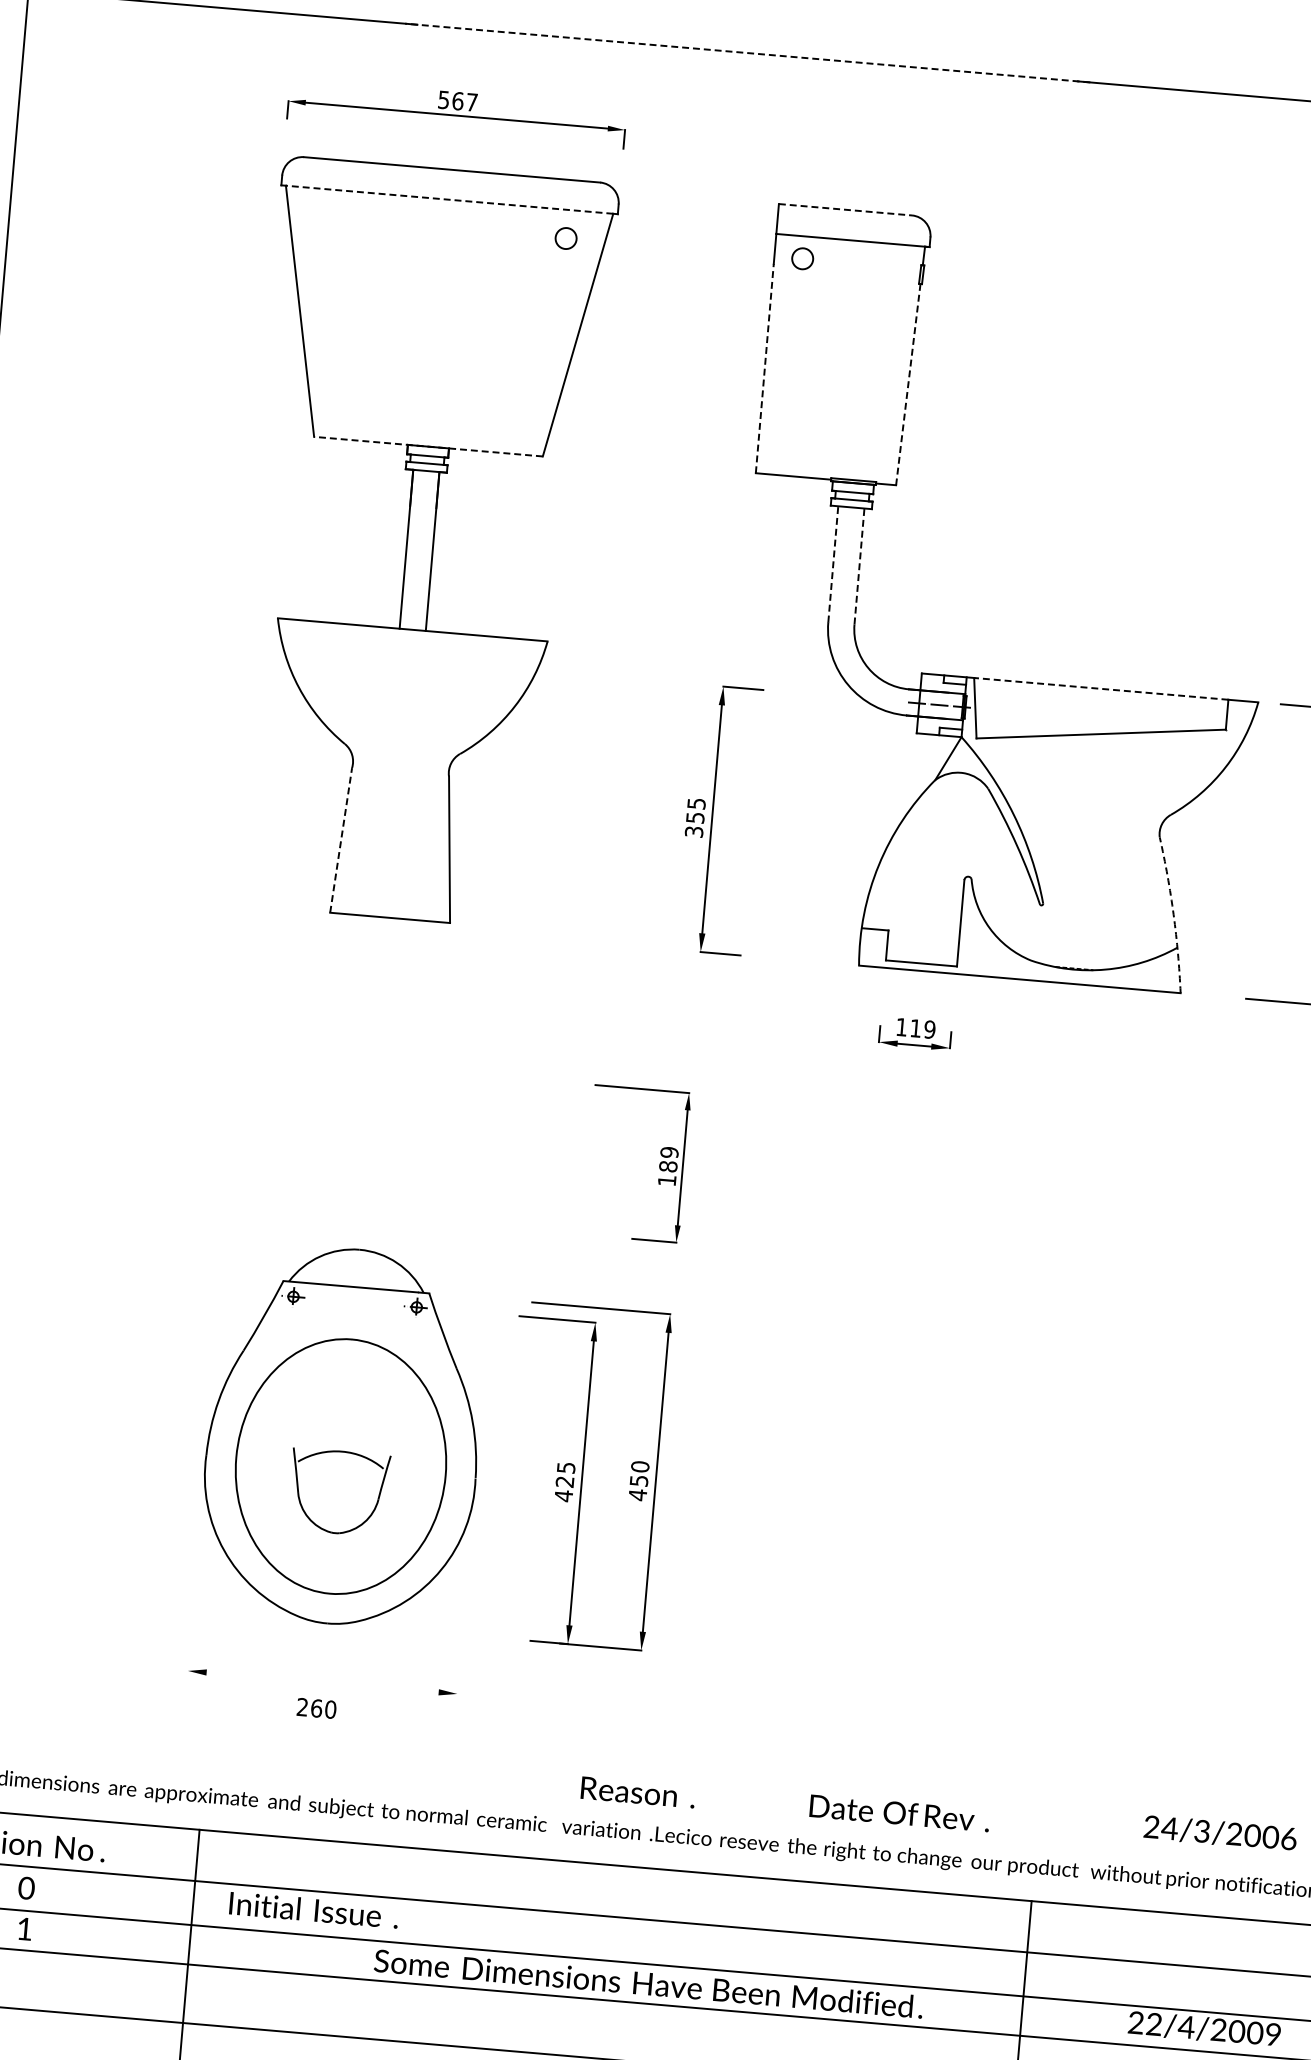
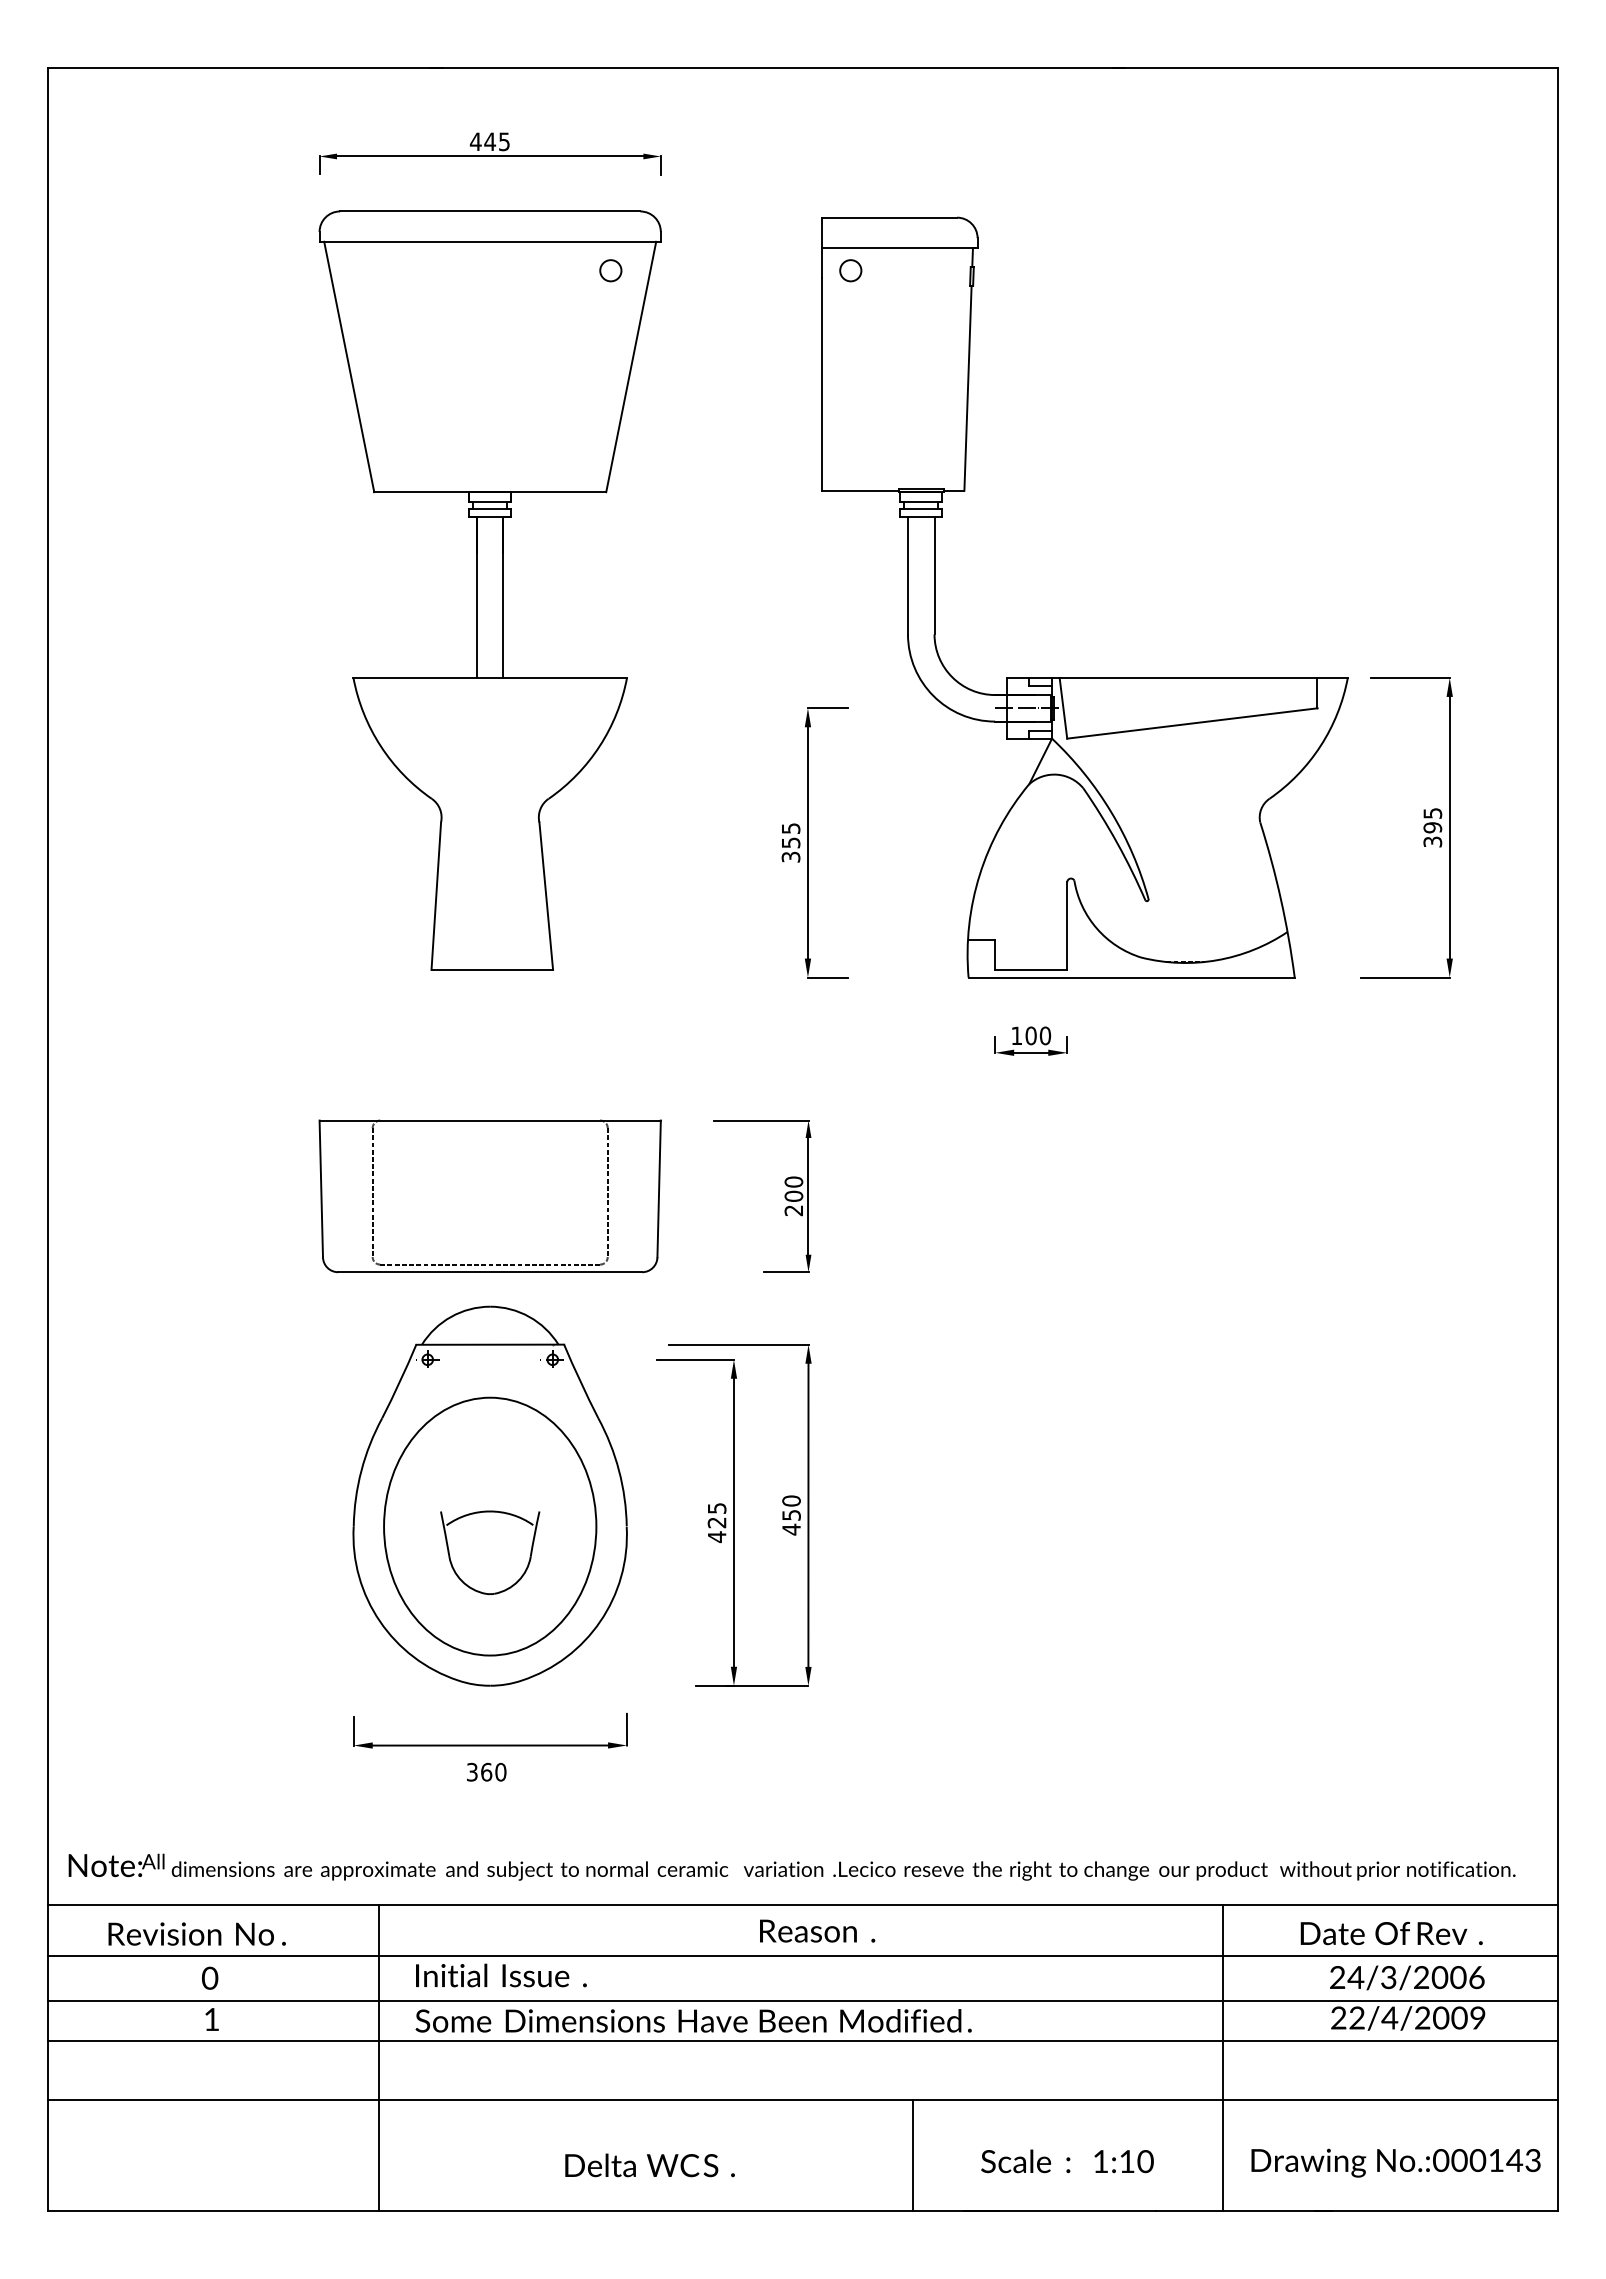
line: (747, 53) -> (777, 68), dashed -> solid
text: (457, 100) -> (489, 141), 567 -> 445
line: (449, 199) -> (490, 241), dashed -> solid
line: (846, 209) -> (890, 217), dashed -> solid
line: (765, 368) -> (822, 384), dashed -> solid
line: (907, 384) -> (967, 388), dashed -> solid
line: (428, 446) -> (490, 492), dashed -> solid
line: (832, 564) -> (907, 575), dashed -> solid
line: (859, 566) -> (934, 575), dashed -> solid
line: (1101, 688) -> (1188, 677), dashed -> solid
line: (341, 840) -> (436, 896), dashed -> solid
arc: (1173, 915) -> (1280, 899), dashed -> solid
text: (923, 1028) -> (1038, 1035), 119 -> 100
part: (368, 1141) -> (489, 1196), added
text: (667, 1166) -> (793, 1196), 189 -> 200
line: (188, 1656) -> (353, 1730), added
line: (458, 1678) -> (626, 1729), added
line: (322, 1682) -> (490, 1745), added
text: (302, 1707) -> (472, 1772), 260 -> 360
text: (638, 1791) -> (817, 1930), moved
text: (899, 1813) -> (1391, 1933), moved
text: (1220, 1832) -> (1407, 1977), moved
text: (648, 1983) -> (693, 2020), moved

